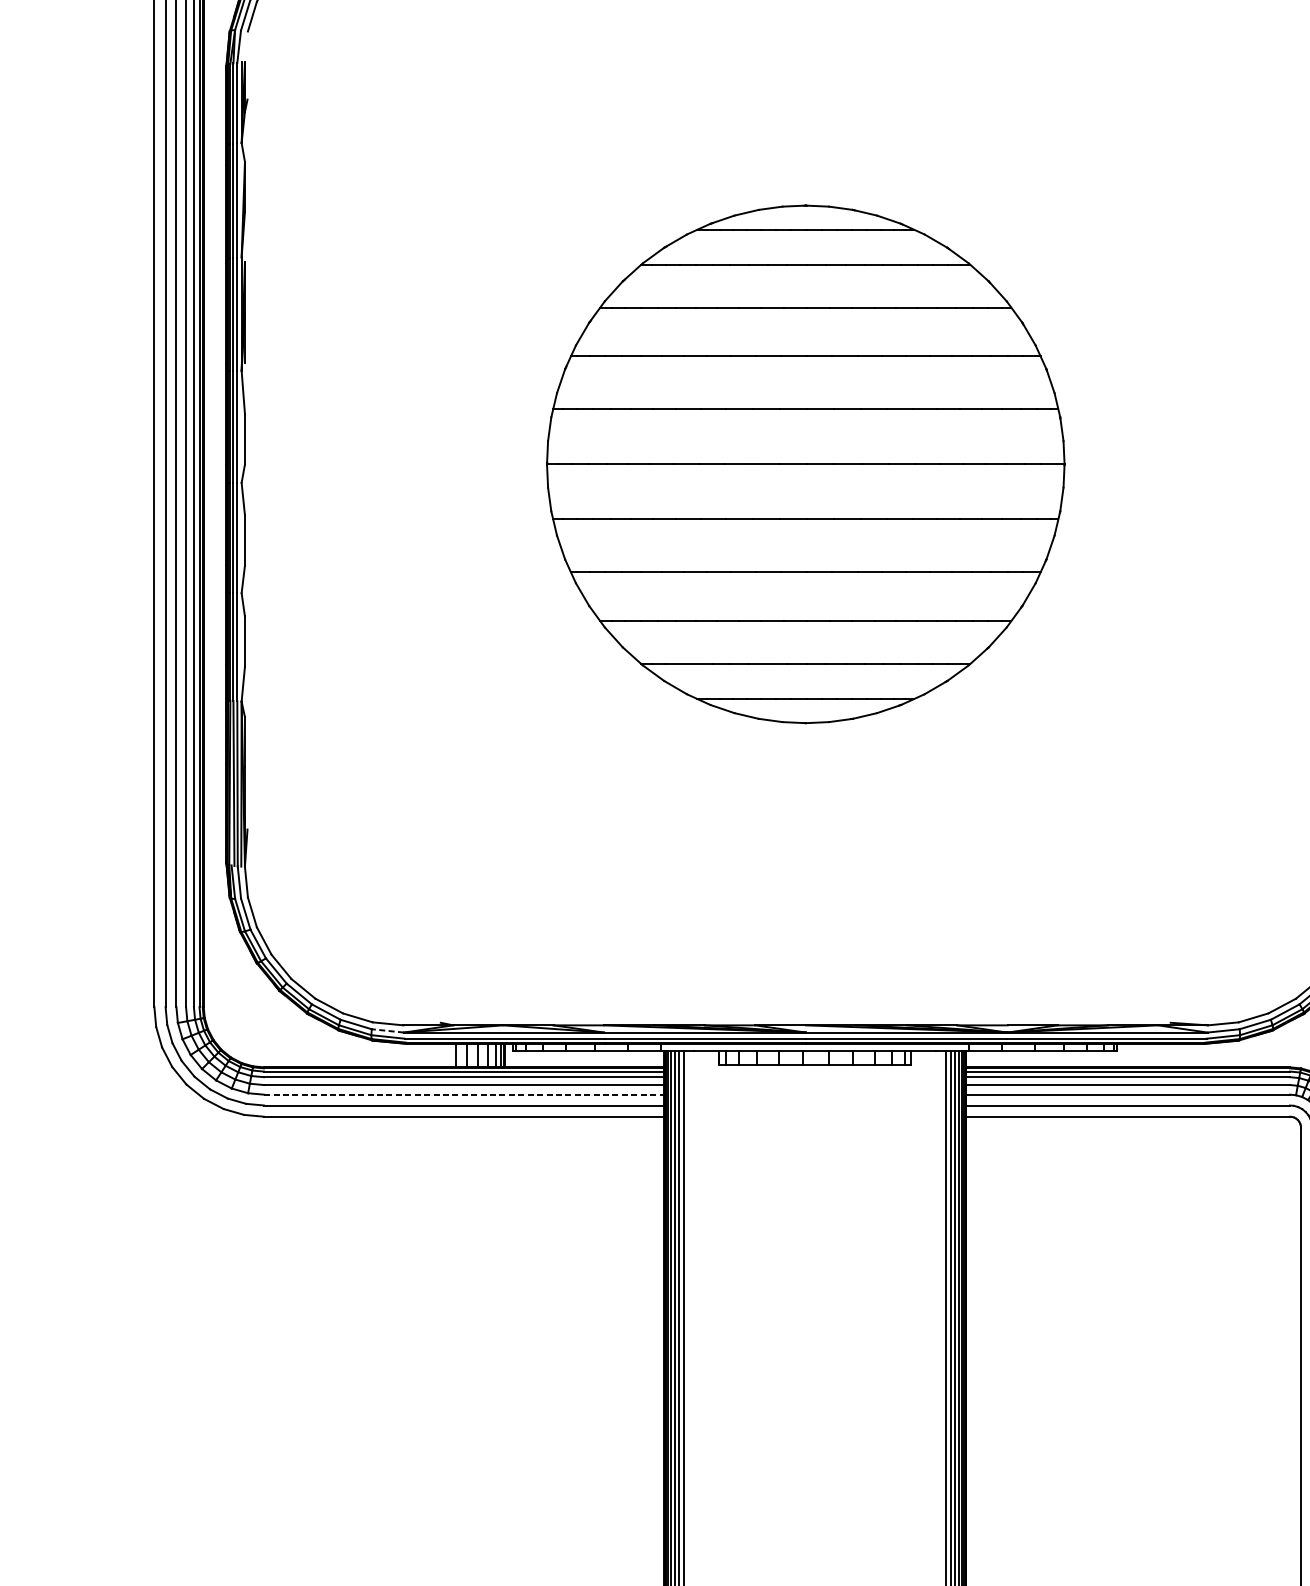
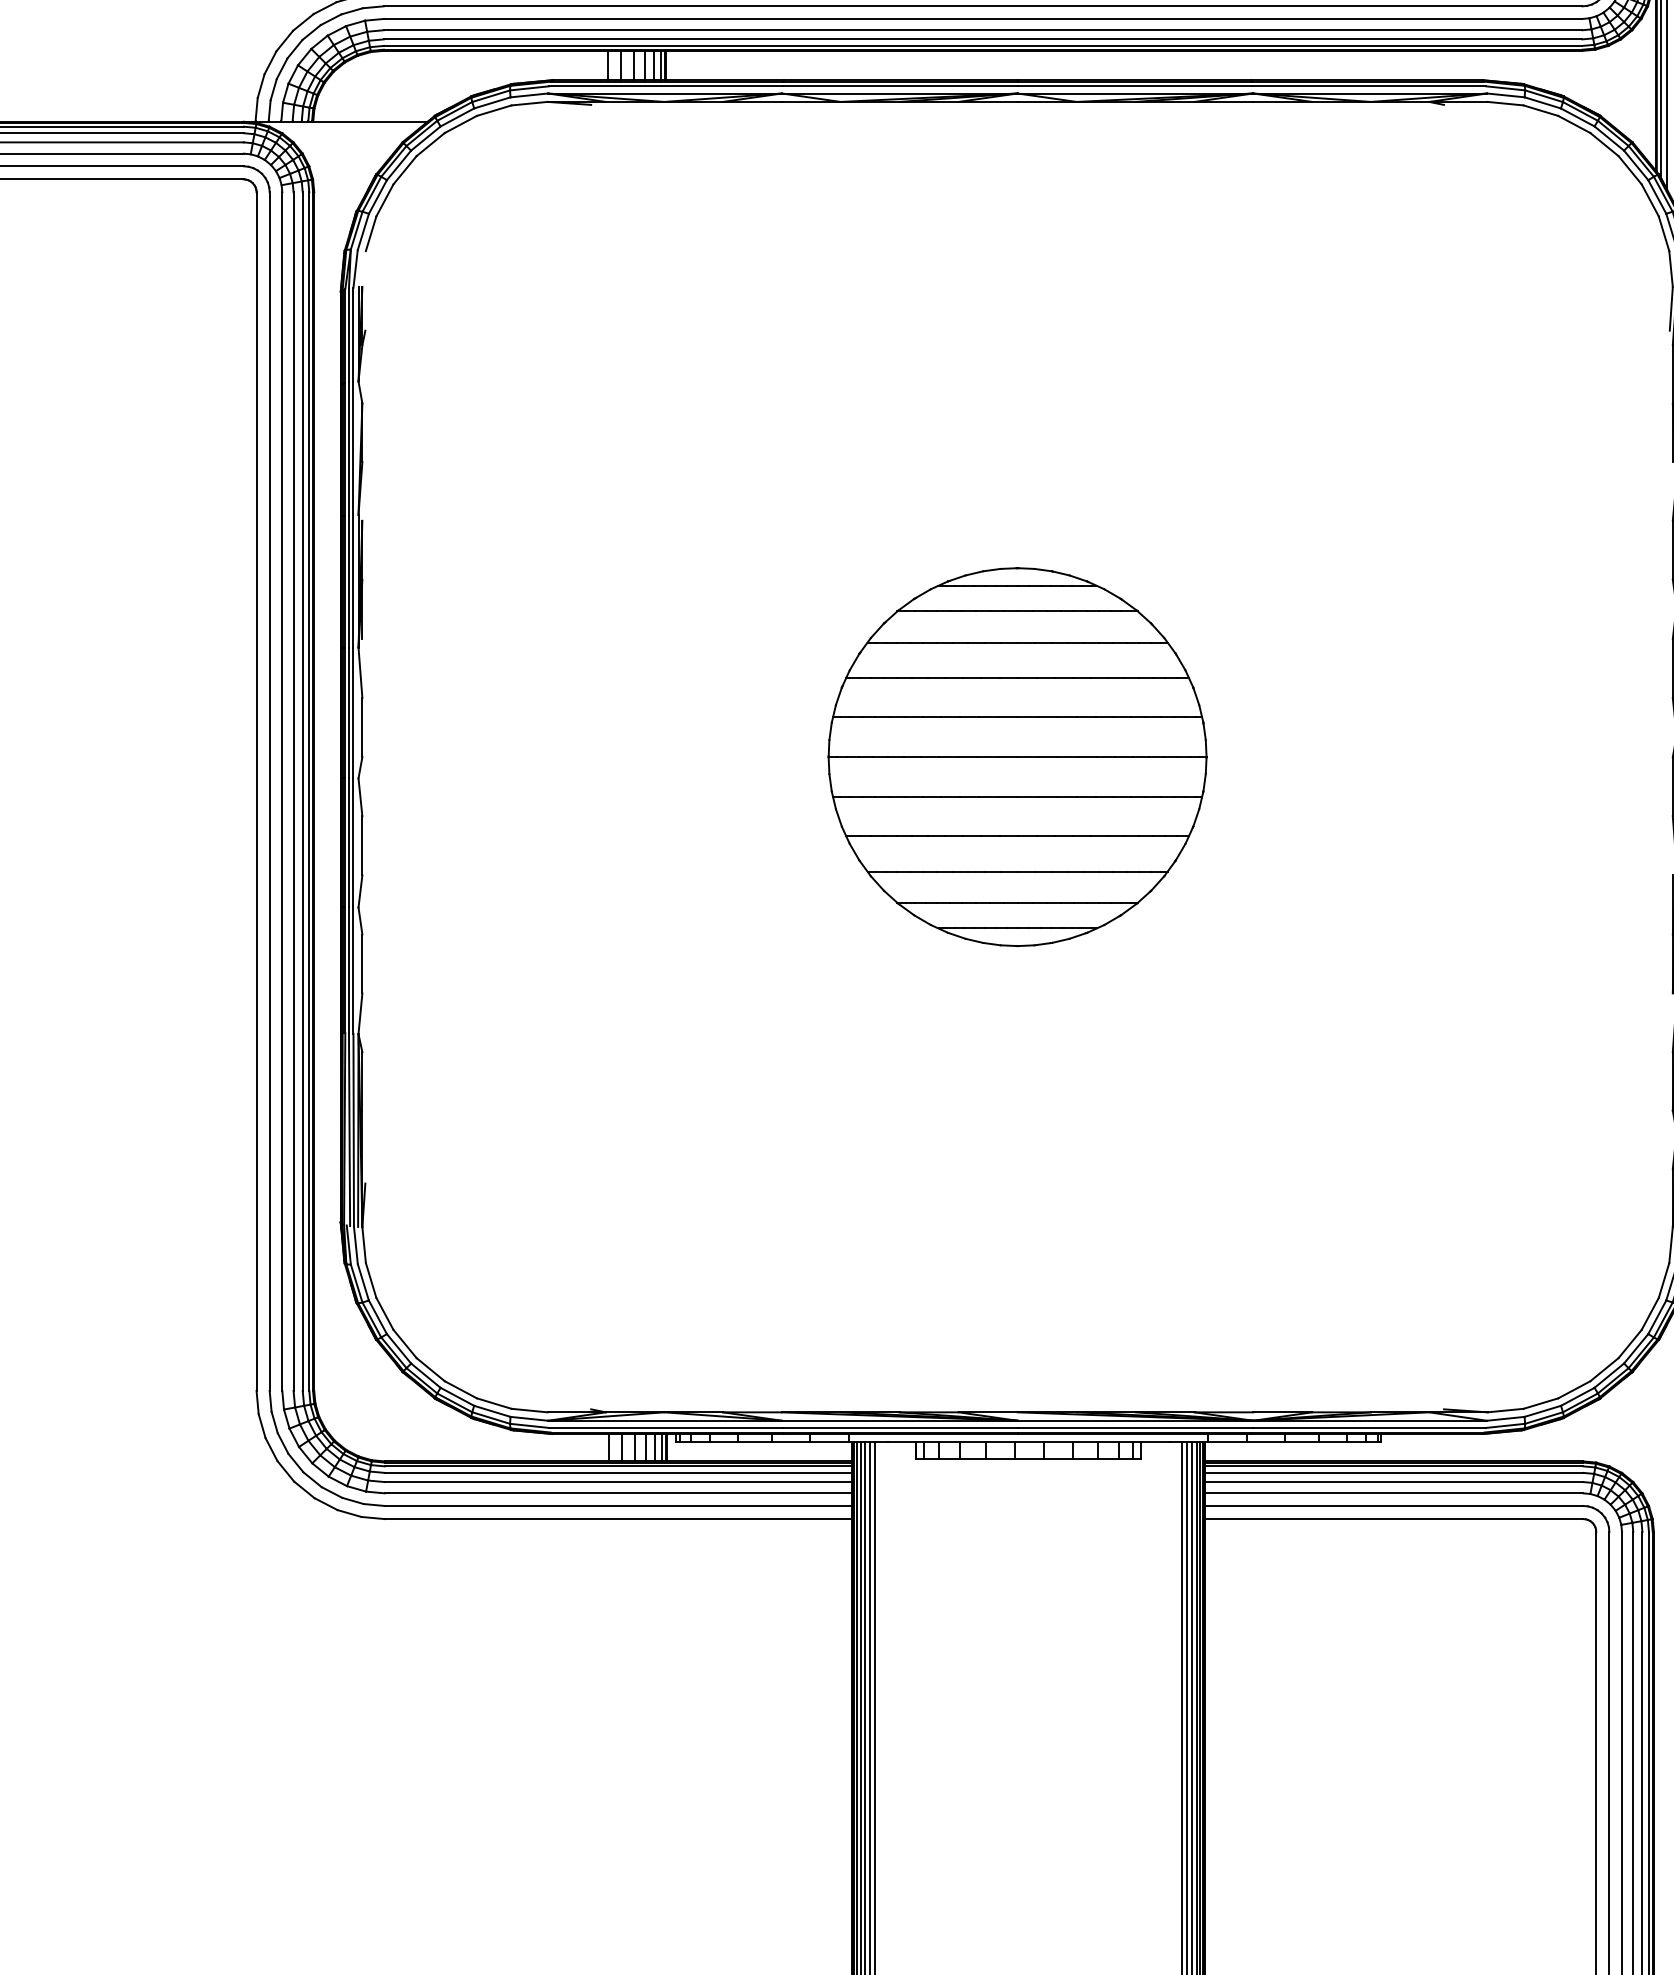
part: (805, 464) -> (1017, 757), size x0.62
line: (387, 1030) -> (529, 1418), dashed -> solid
line: (464, 1094) -> (618, 1493), dashed -> solid

